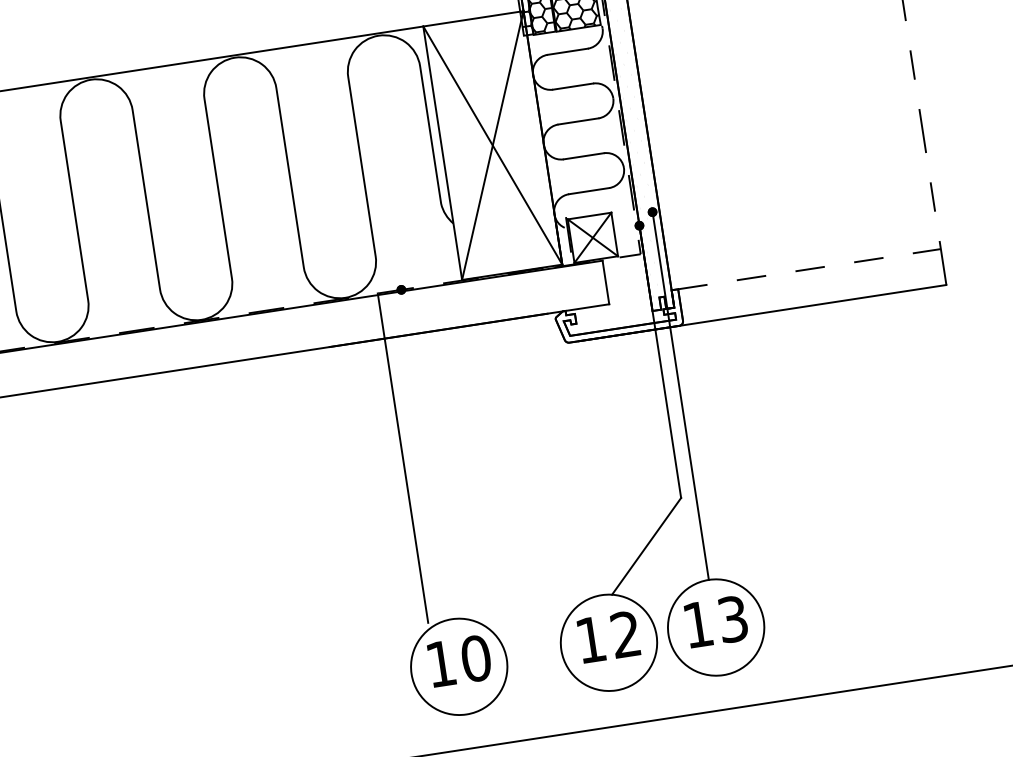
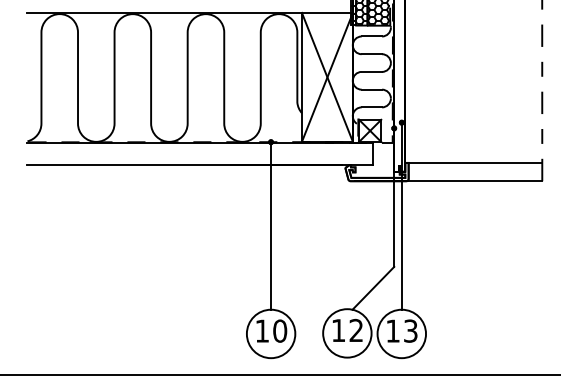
line: (809, 268) -> (475, 162), dashed -> solid
line: (403, 457) -> (271, 225), moved

